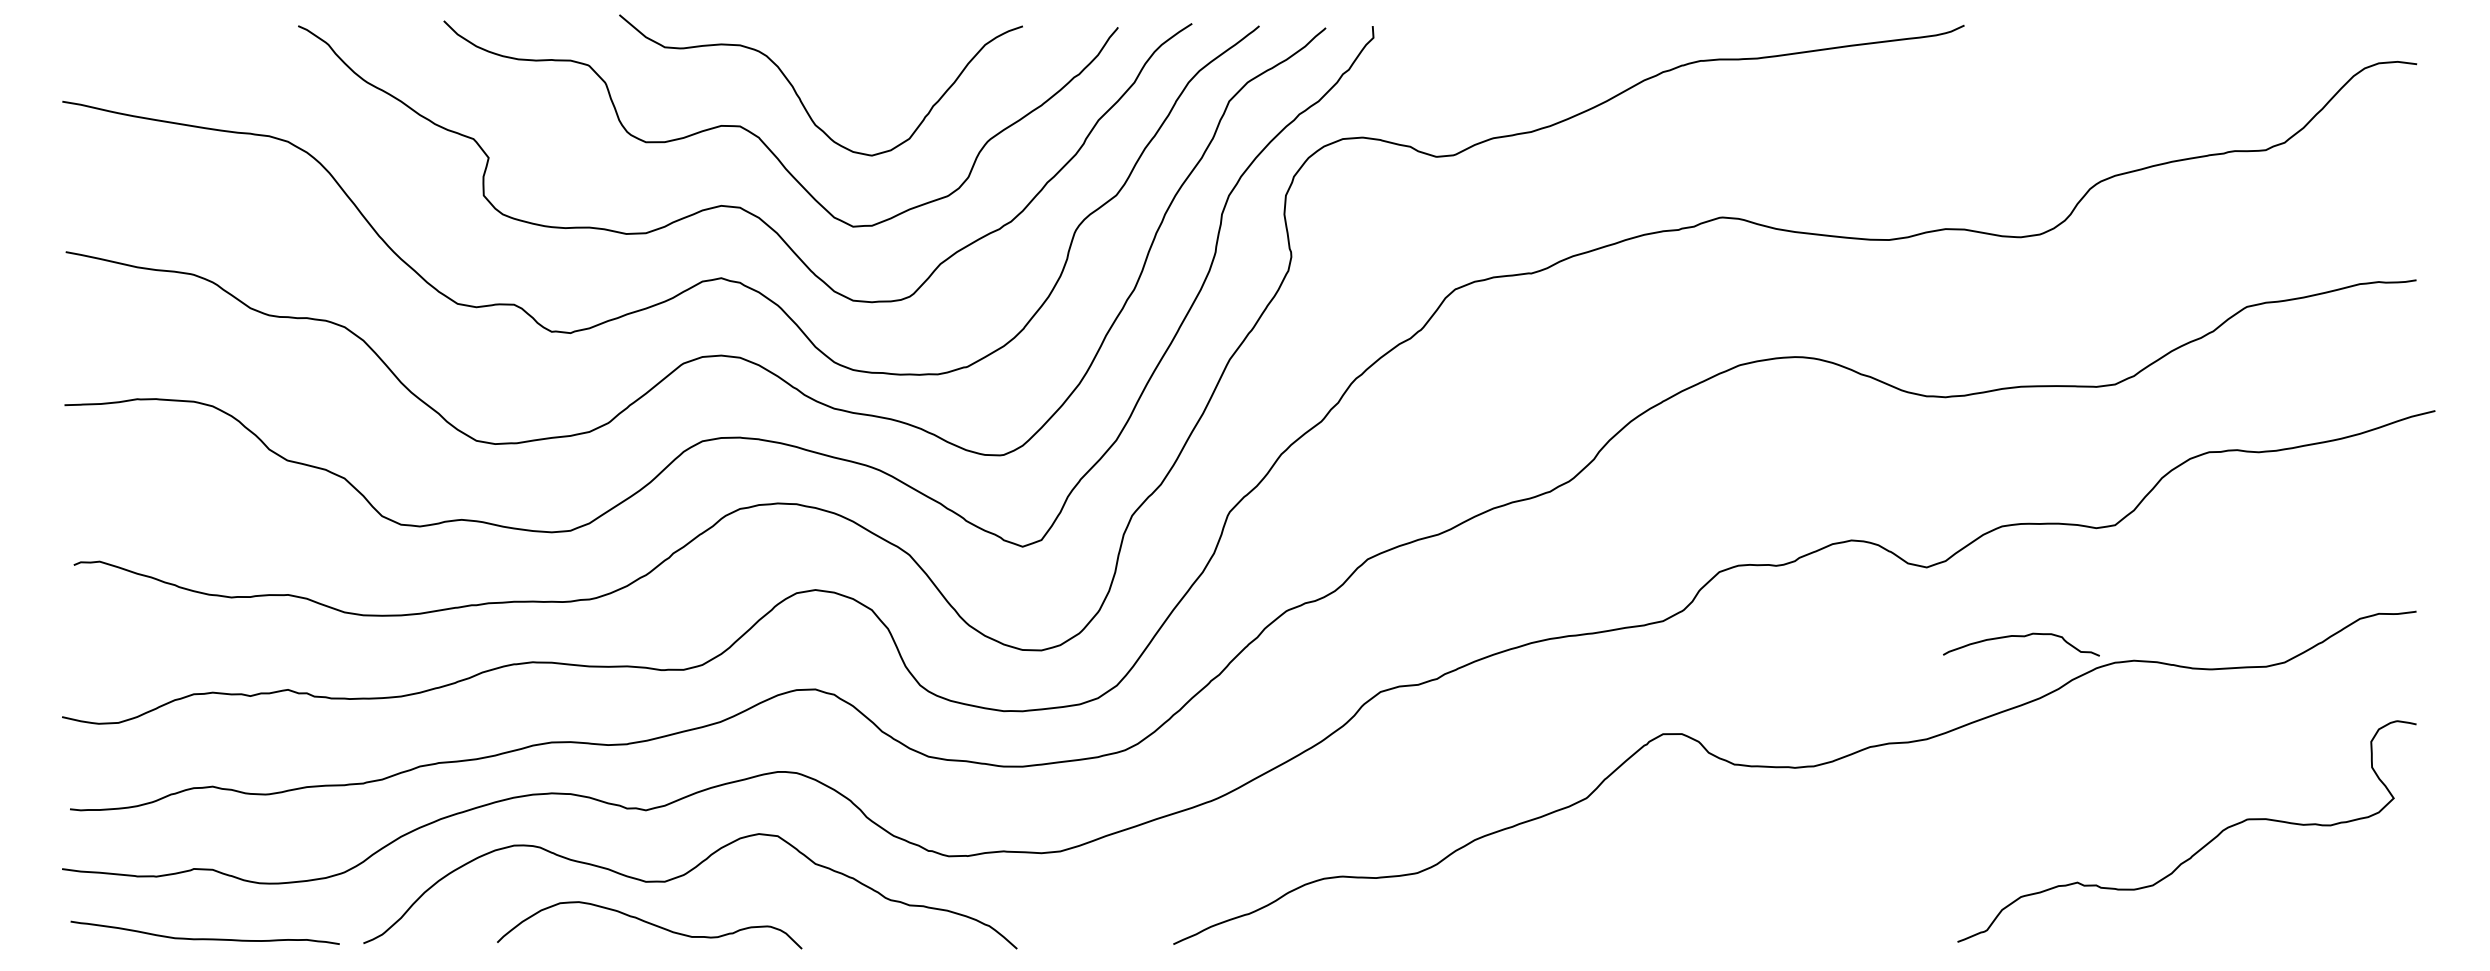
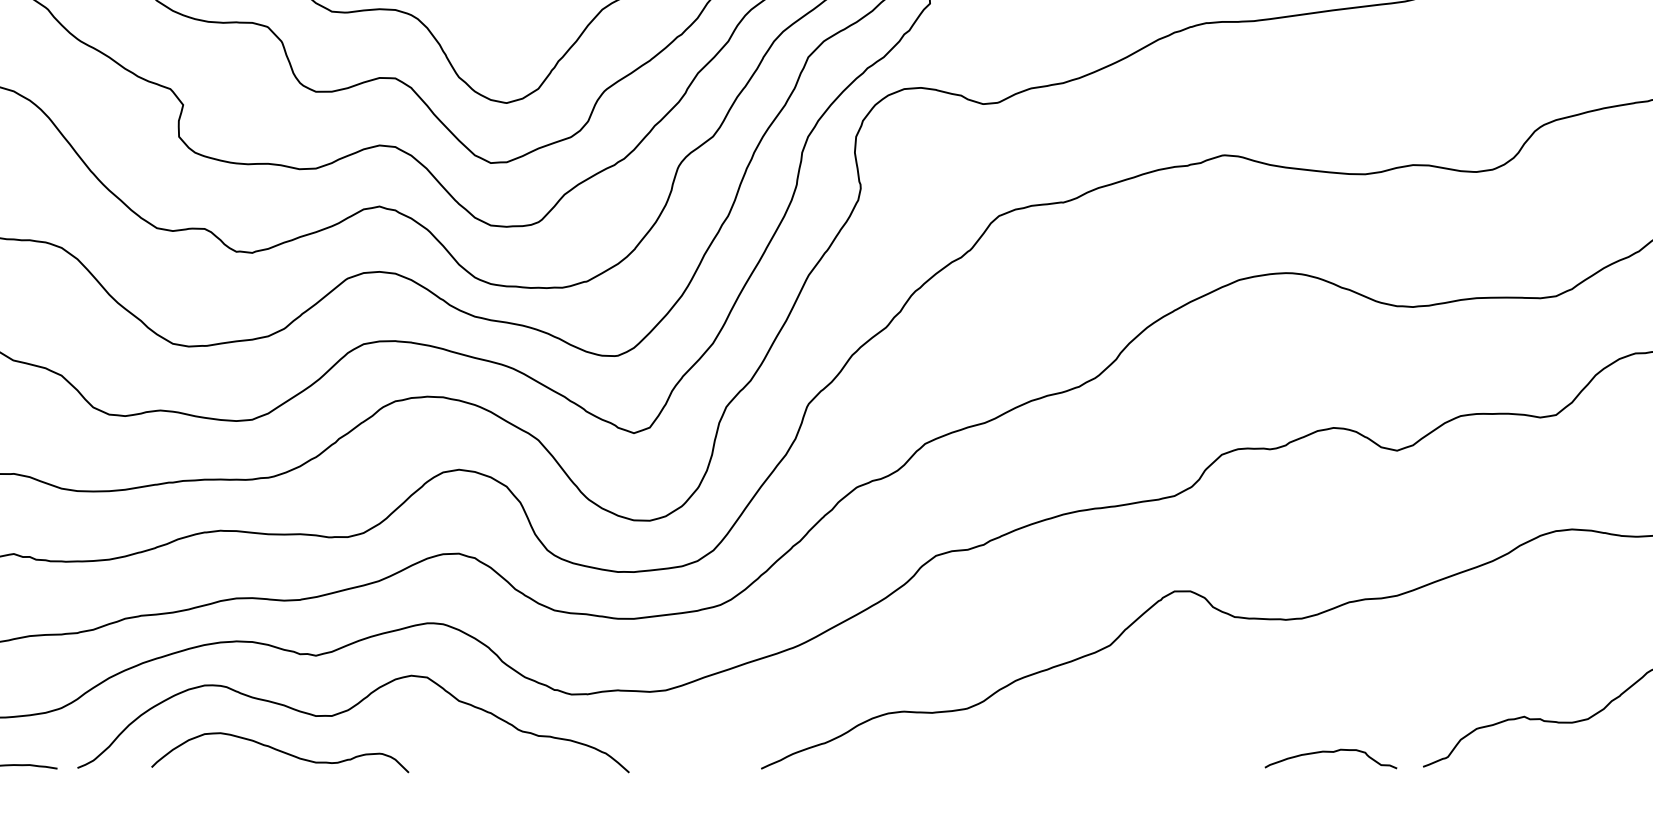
curve: (2021, 637) -> (1331, 752), moved
curve: (649, 924) -> (280, 752), moved

